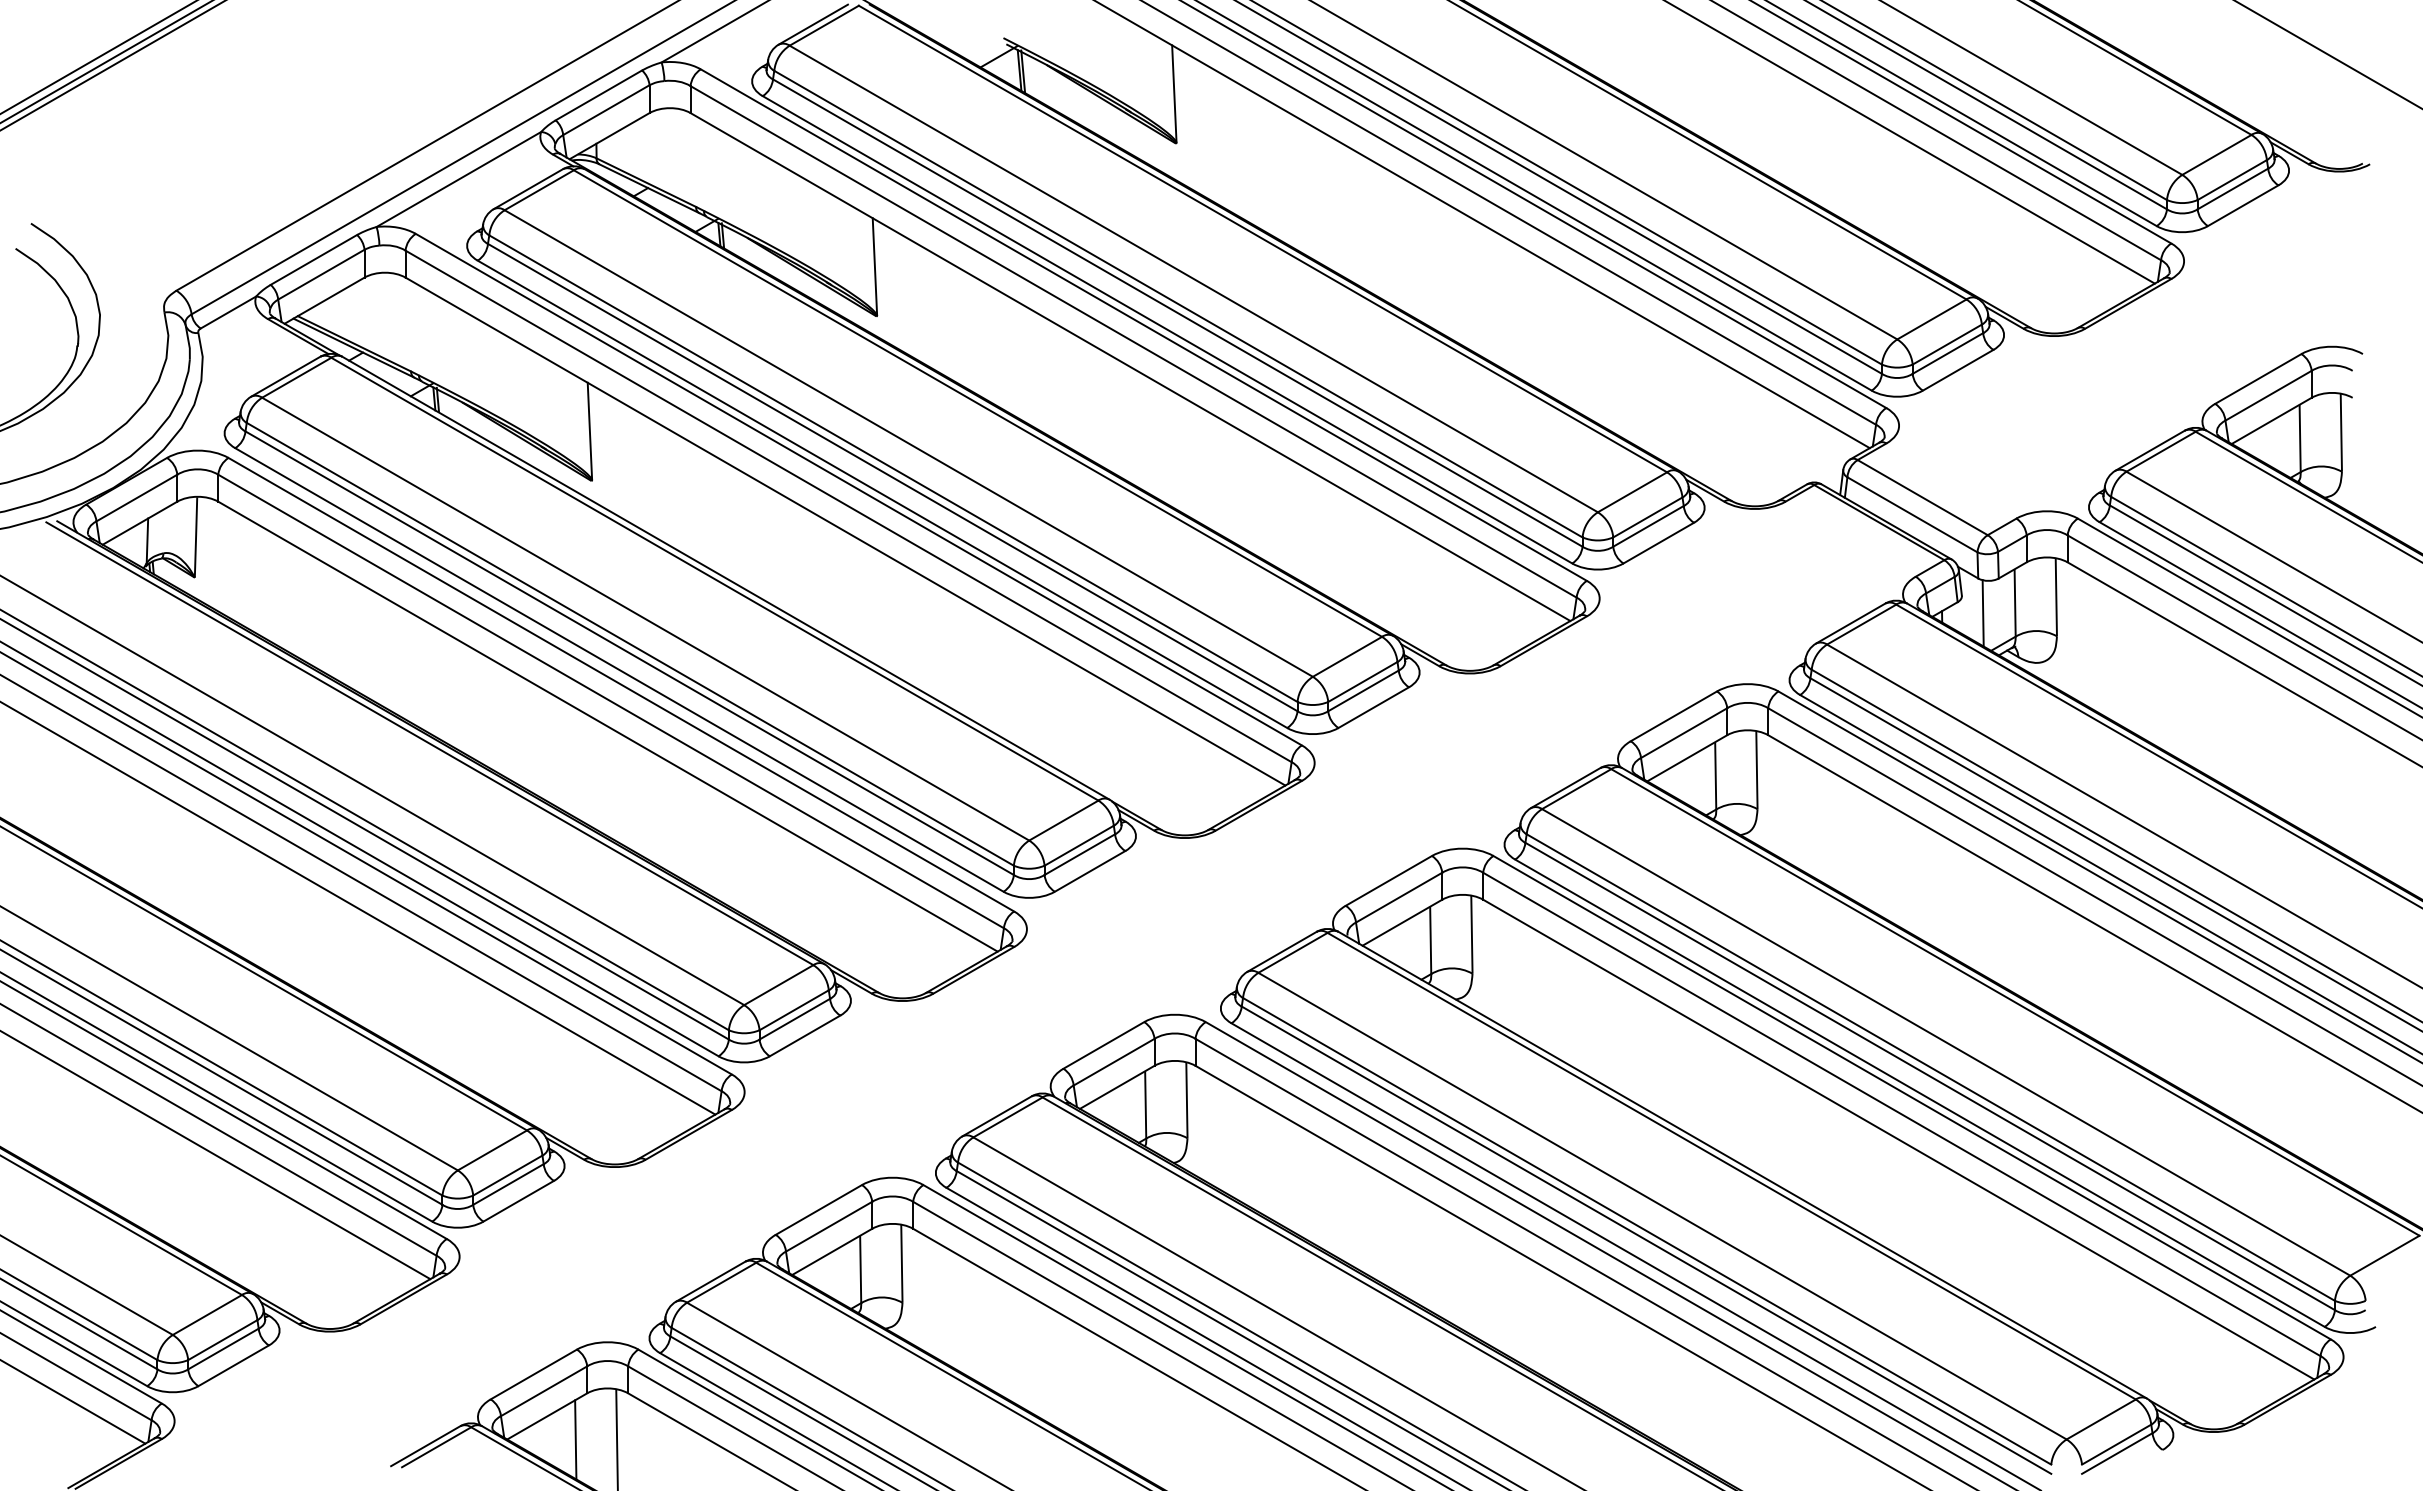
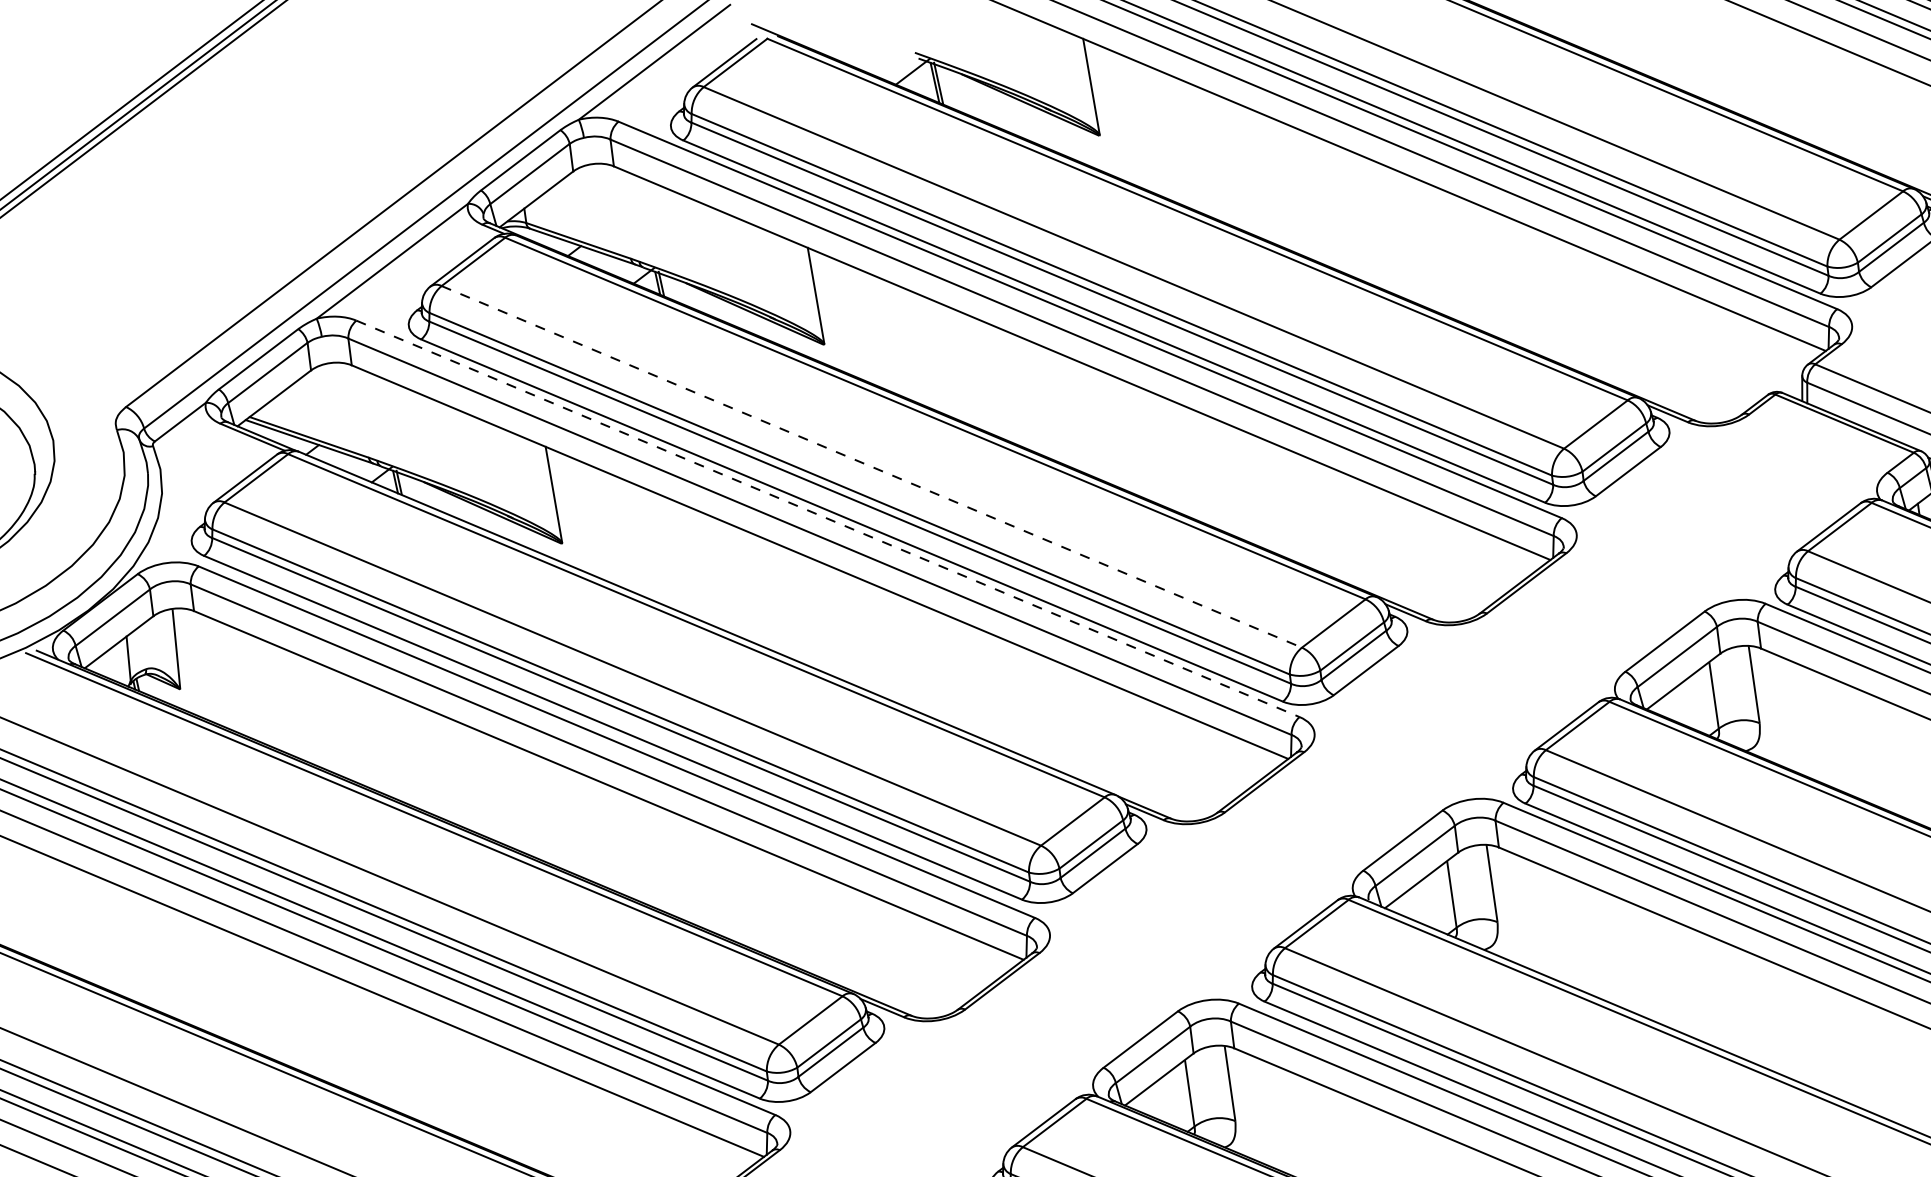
line: (908, 443) -> (871, 466), solid -> dashed
line: (858, 489) -> (827, 518), solid -> dashed

